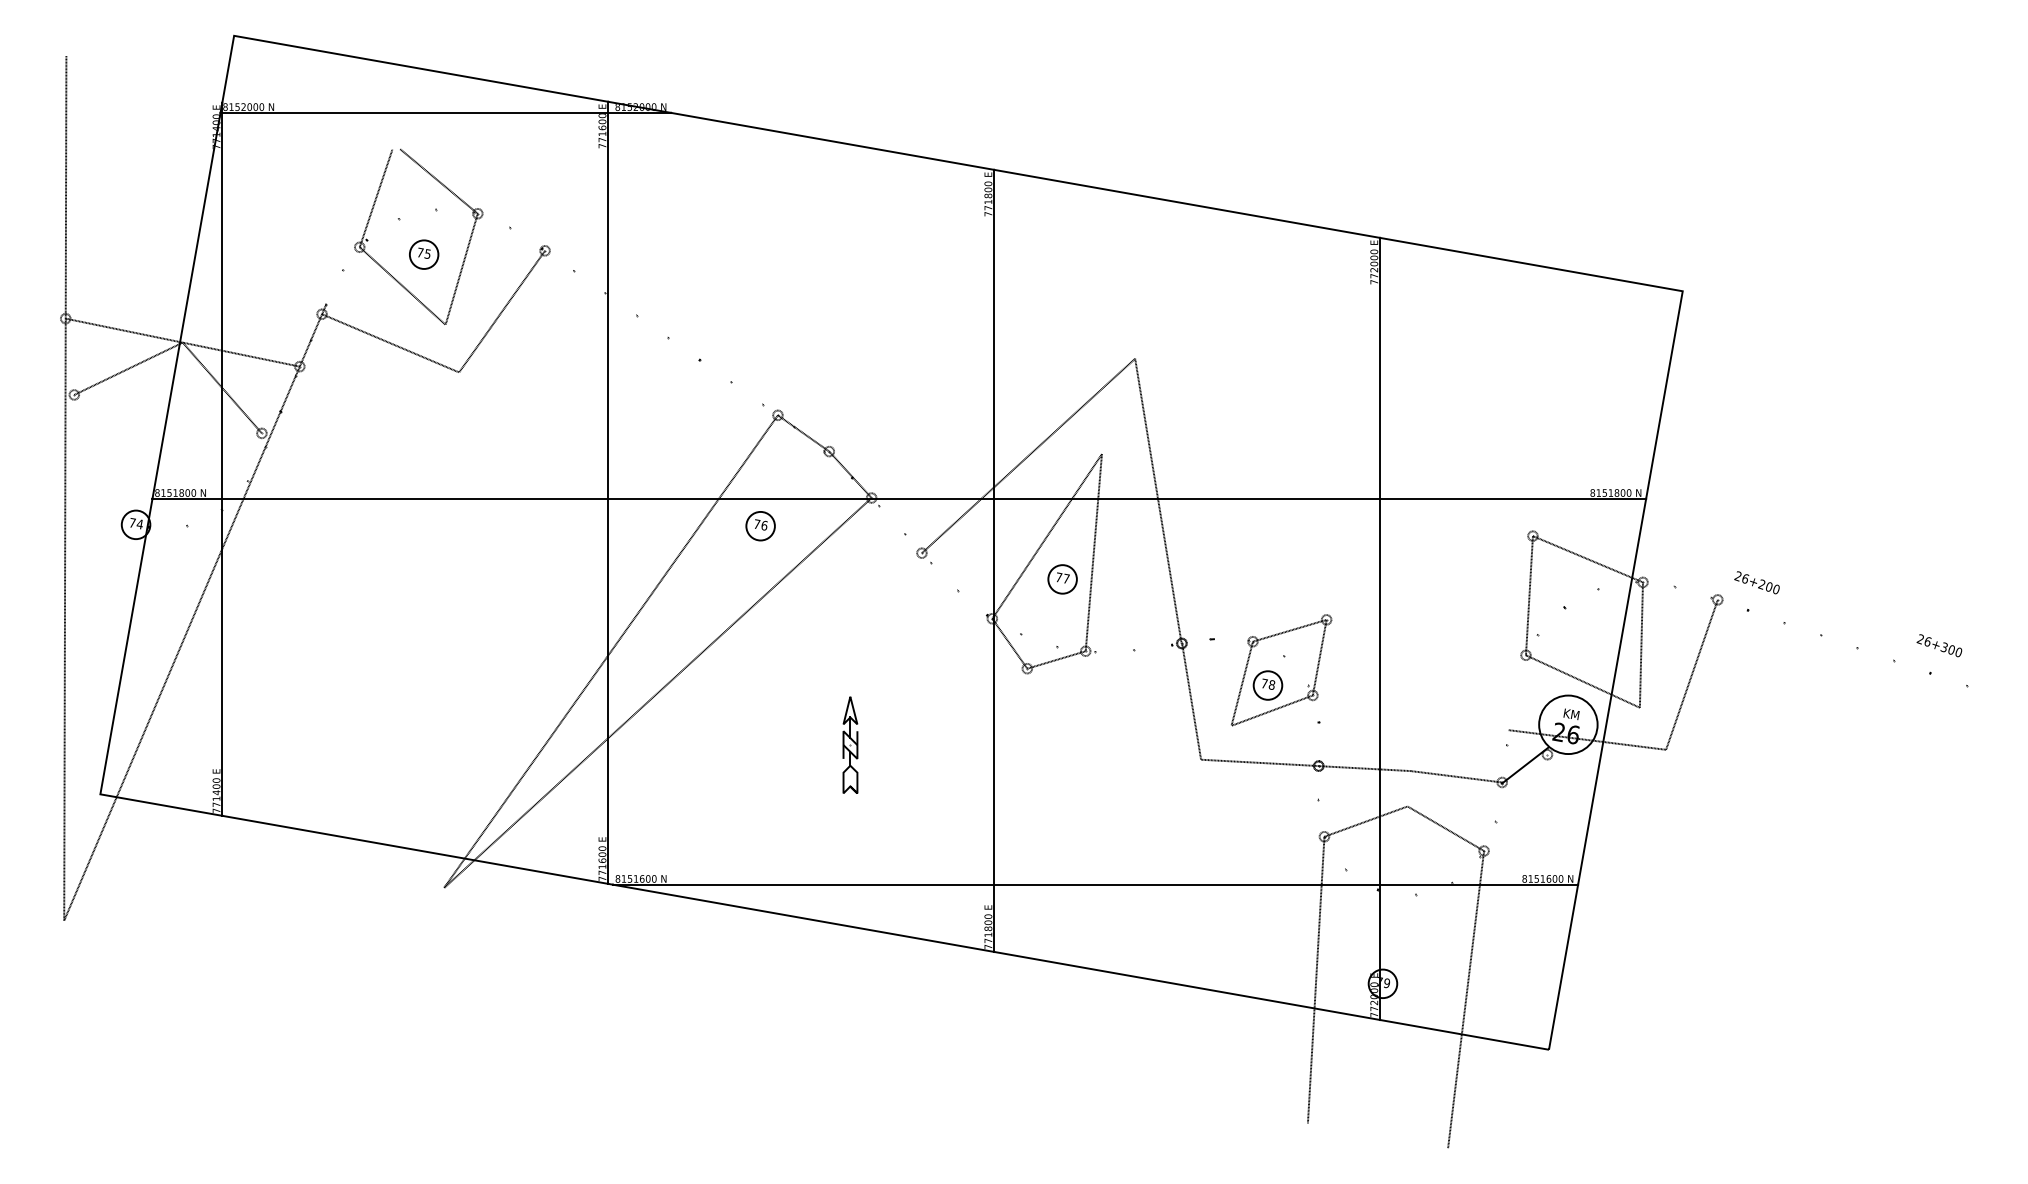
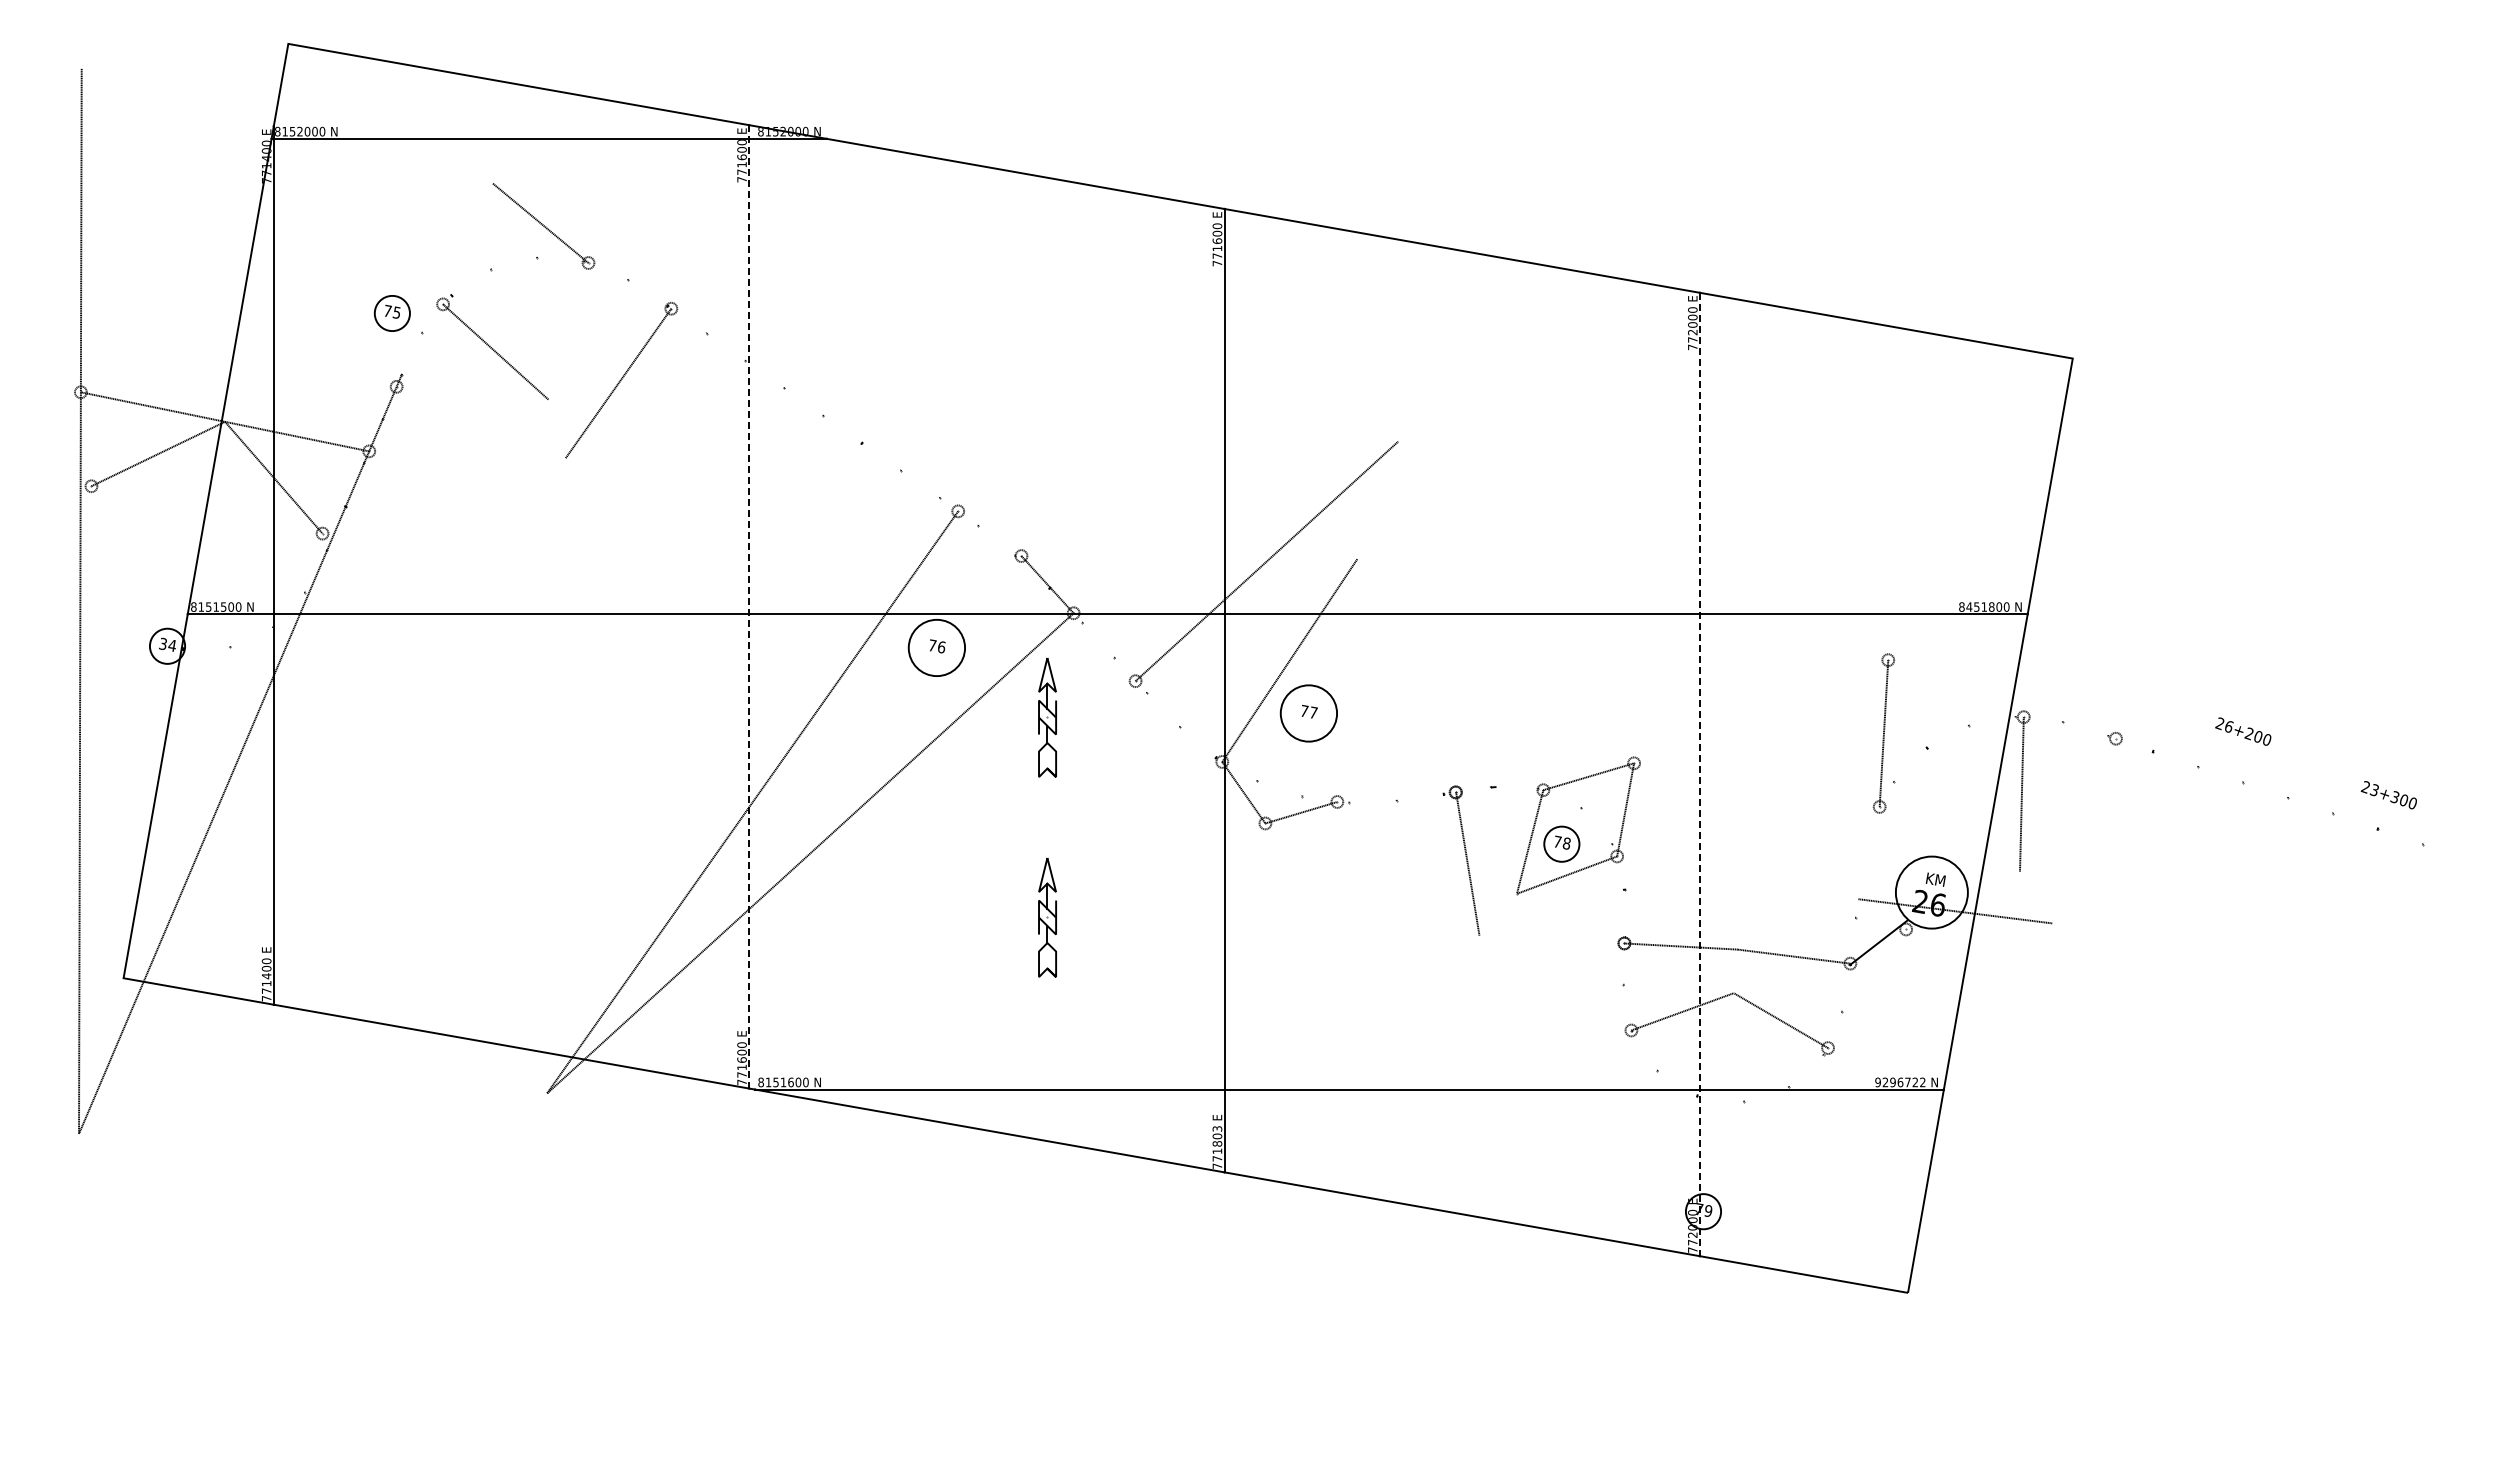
text: (988, 195) -> (1217, 240), 771800 -> 771600
line: (376, 198) -> (463, 244), removed
part: (423, 254) -> (391, 313), moved
line: (461, 269) -> (568, 331), removed
line: (390, 343) -> (480, 422), removed
line: (803, 433) -> (989, 533), removed
text: (181, 492) -> (223, 606), 8151800 -> 8151500
line: (608, 492) -> (749, 606), solid -> dashed
text: (1598, 492) -> (1969, 606), 8151800 -> 8451800
line: (1158, 500) -> (1426, 616), removed
text: (132, 522) -> (163, 643), 74 -> 34
circle: (760, 525) -> (936, 647), size x1.6
line: (1093, 552) -> (1347, 680), removed
line: (1587, 559) -> (1955, 688), removed
circle: (1062, 579) -> (1308, 713), size x1.6
part: (850, 582) -> (1047, 717), added
text: (1757, 582) -> (2243, 731), moved
line: (1379, 628) -> (1699, 774), solid -> dashed
text: (1927, 641) -> (2374, 790), 26+300 -> 23+300
line: (1691, 674) -> (2083, 830), removed
line: (1582, 680) -> (1949, 838), removed
line: (1259, 762) -> (1551, 939), removed
text: (1542, 878) -> (1900, 1082), 8151600 -> 9296722
text: (988, 916) -> (1217, 1128), 771800 -> 771803
line: (1316, 979) -> (1621, 1206), removed
line: (1465, 999) -> (1805, 1231), removed

